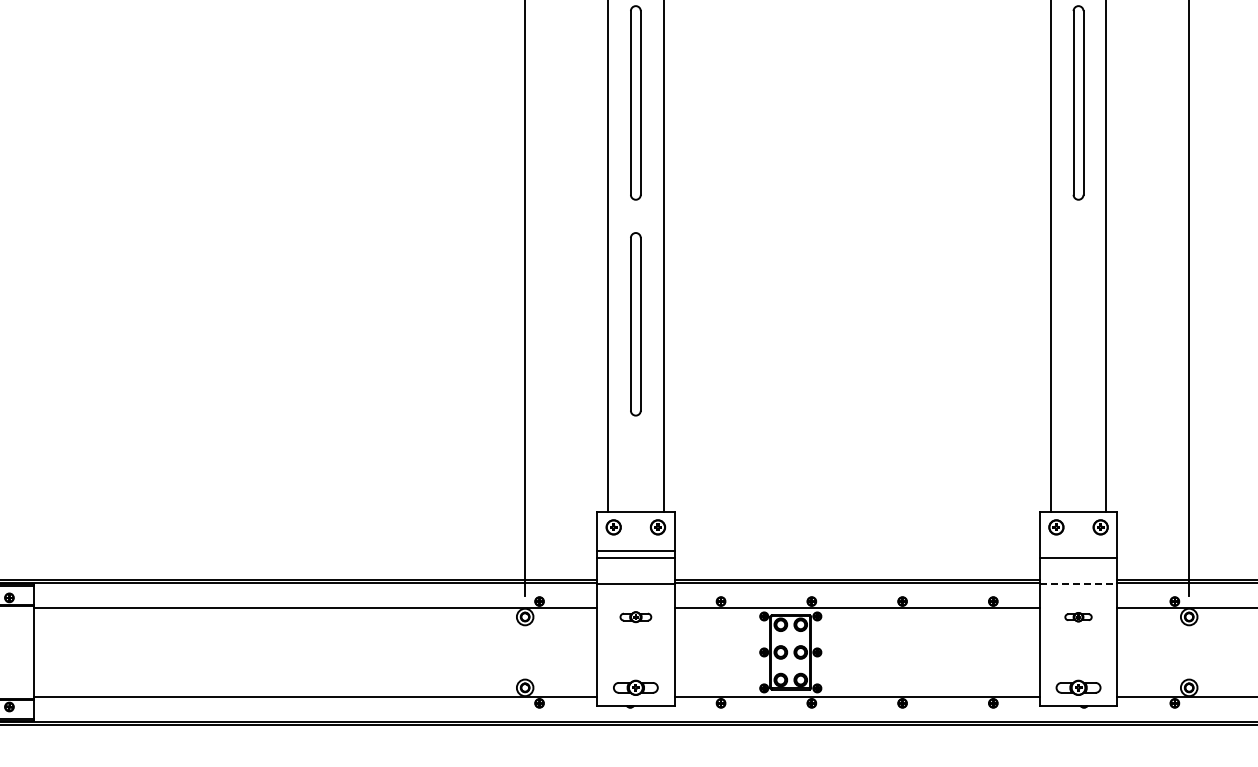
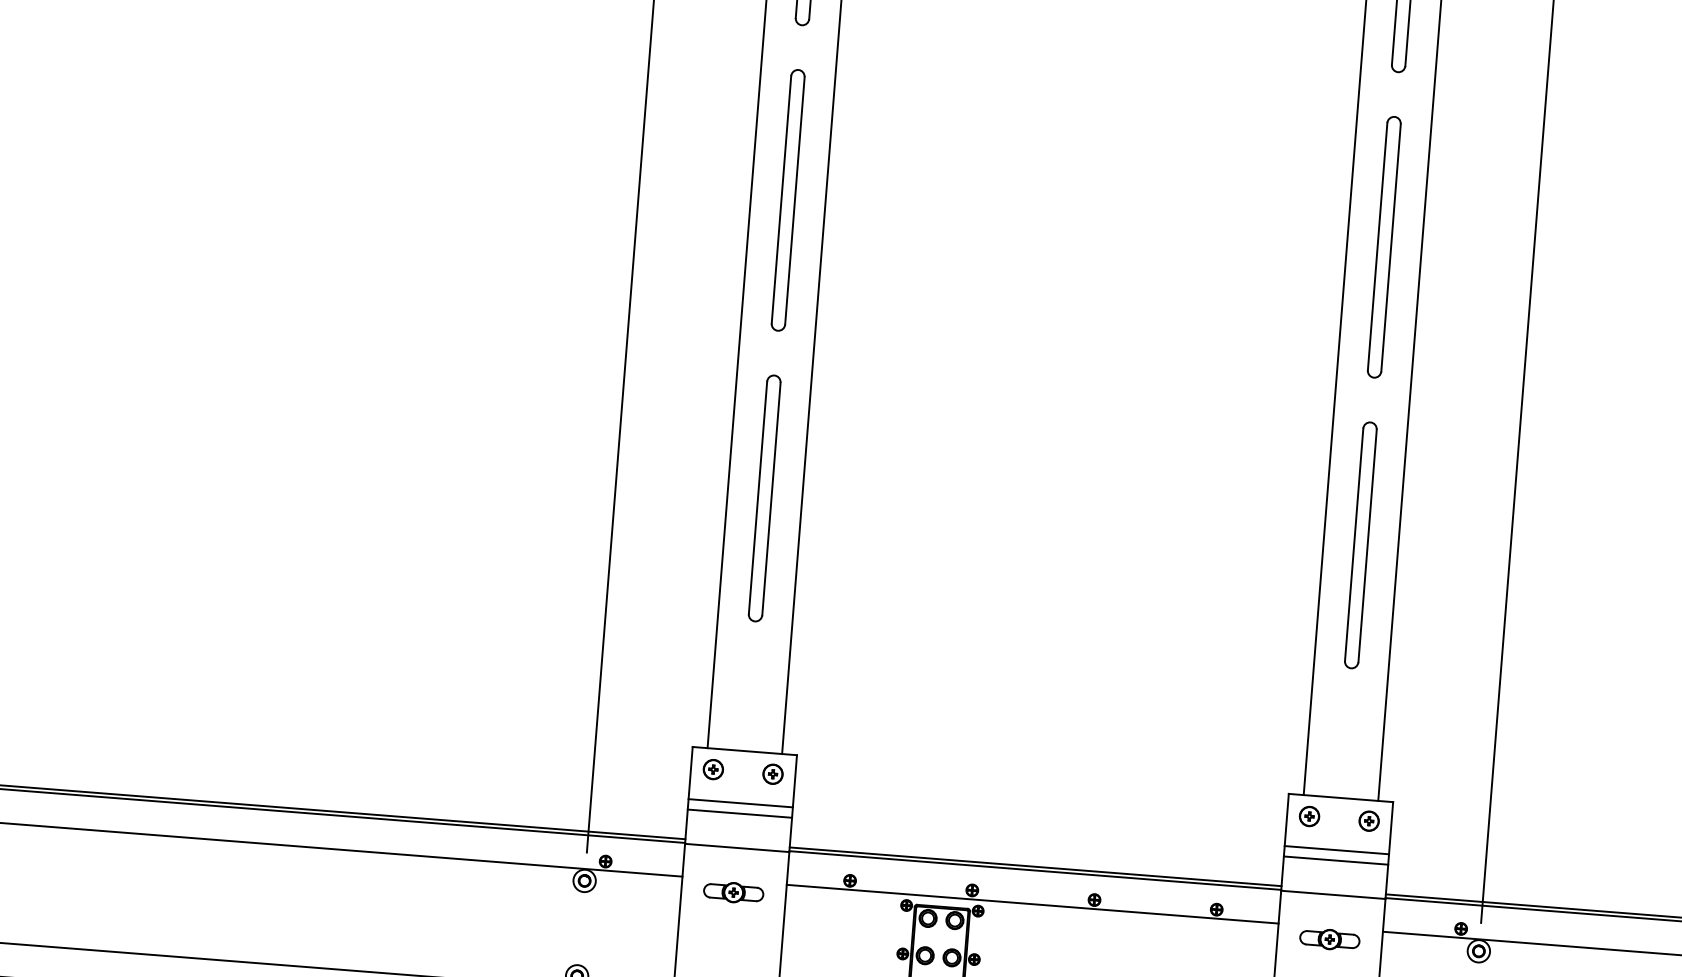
part: (1078, 324) -> (1360, 545), added
line: (1078, 550) -> (1336, 849), added
line: (1078, 583) -> (1333, 894), dashed -> solid
part: (635, 617) -> (733, 893), size x1.43
part: (1078, 617) -> (1329, 940), size x1.67

